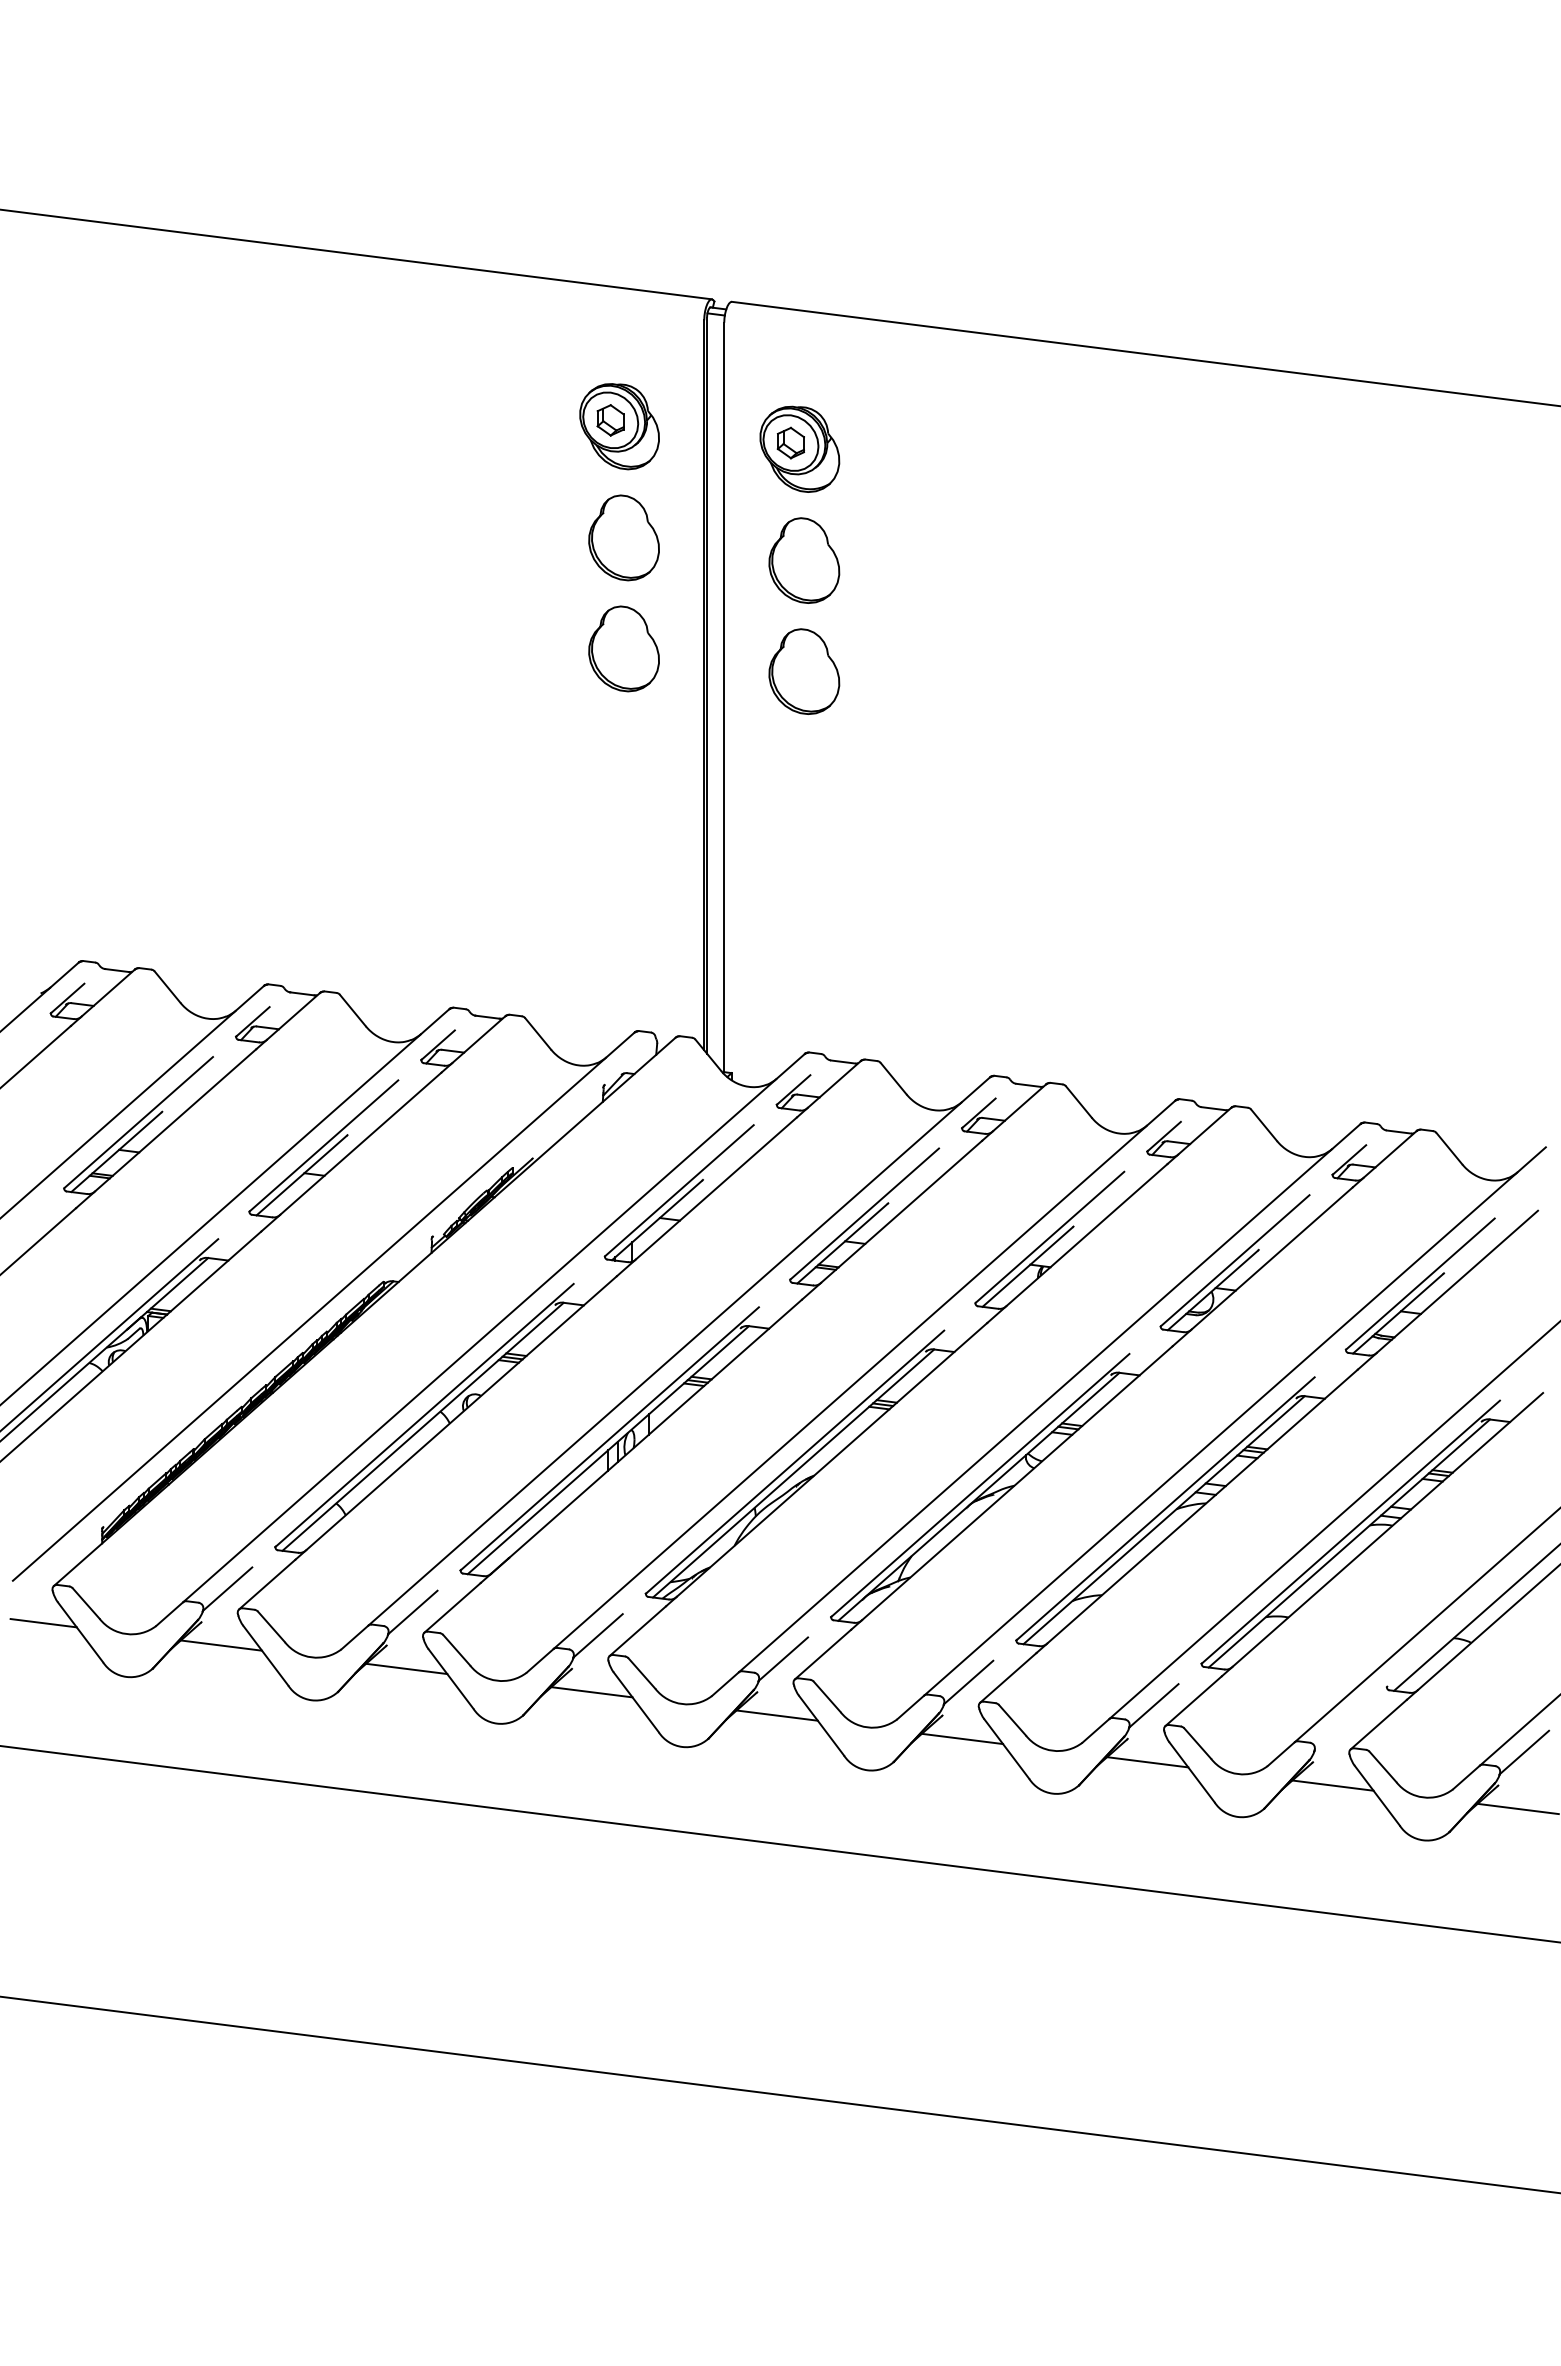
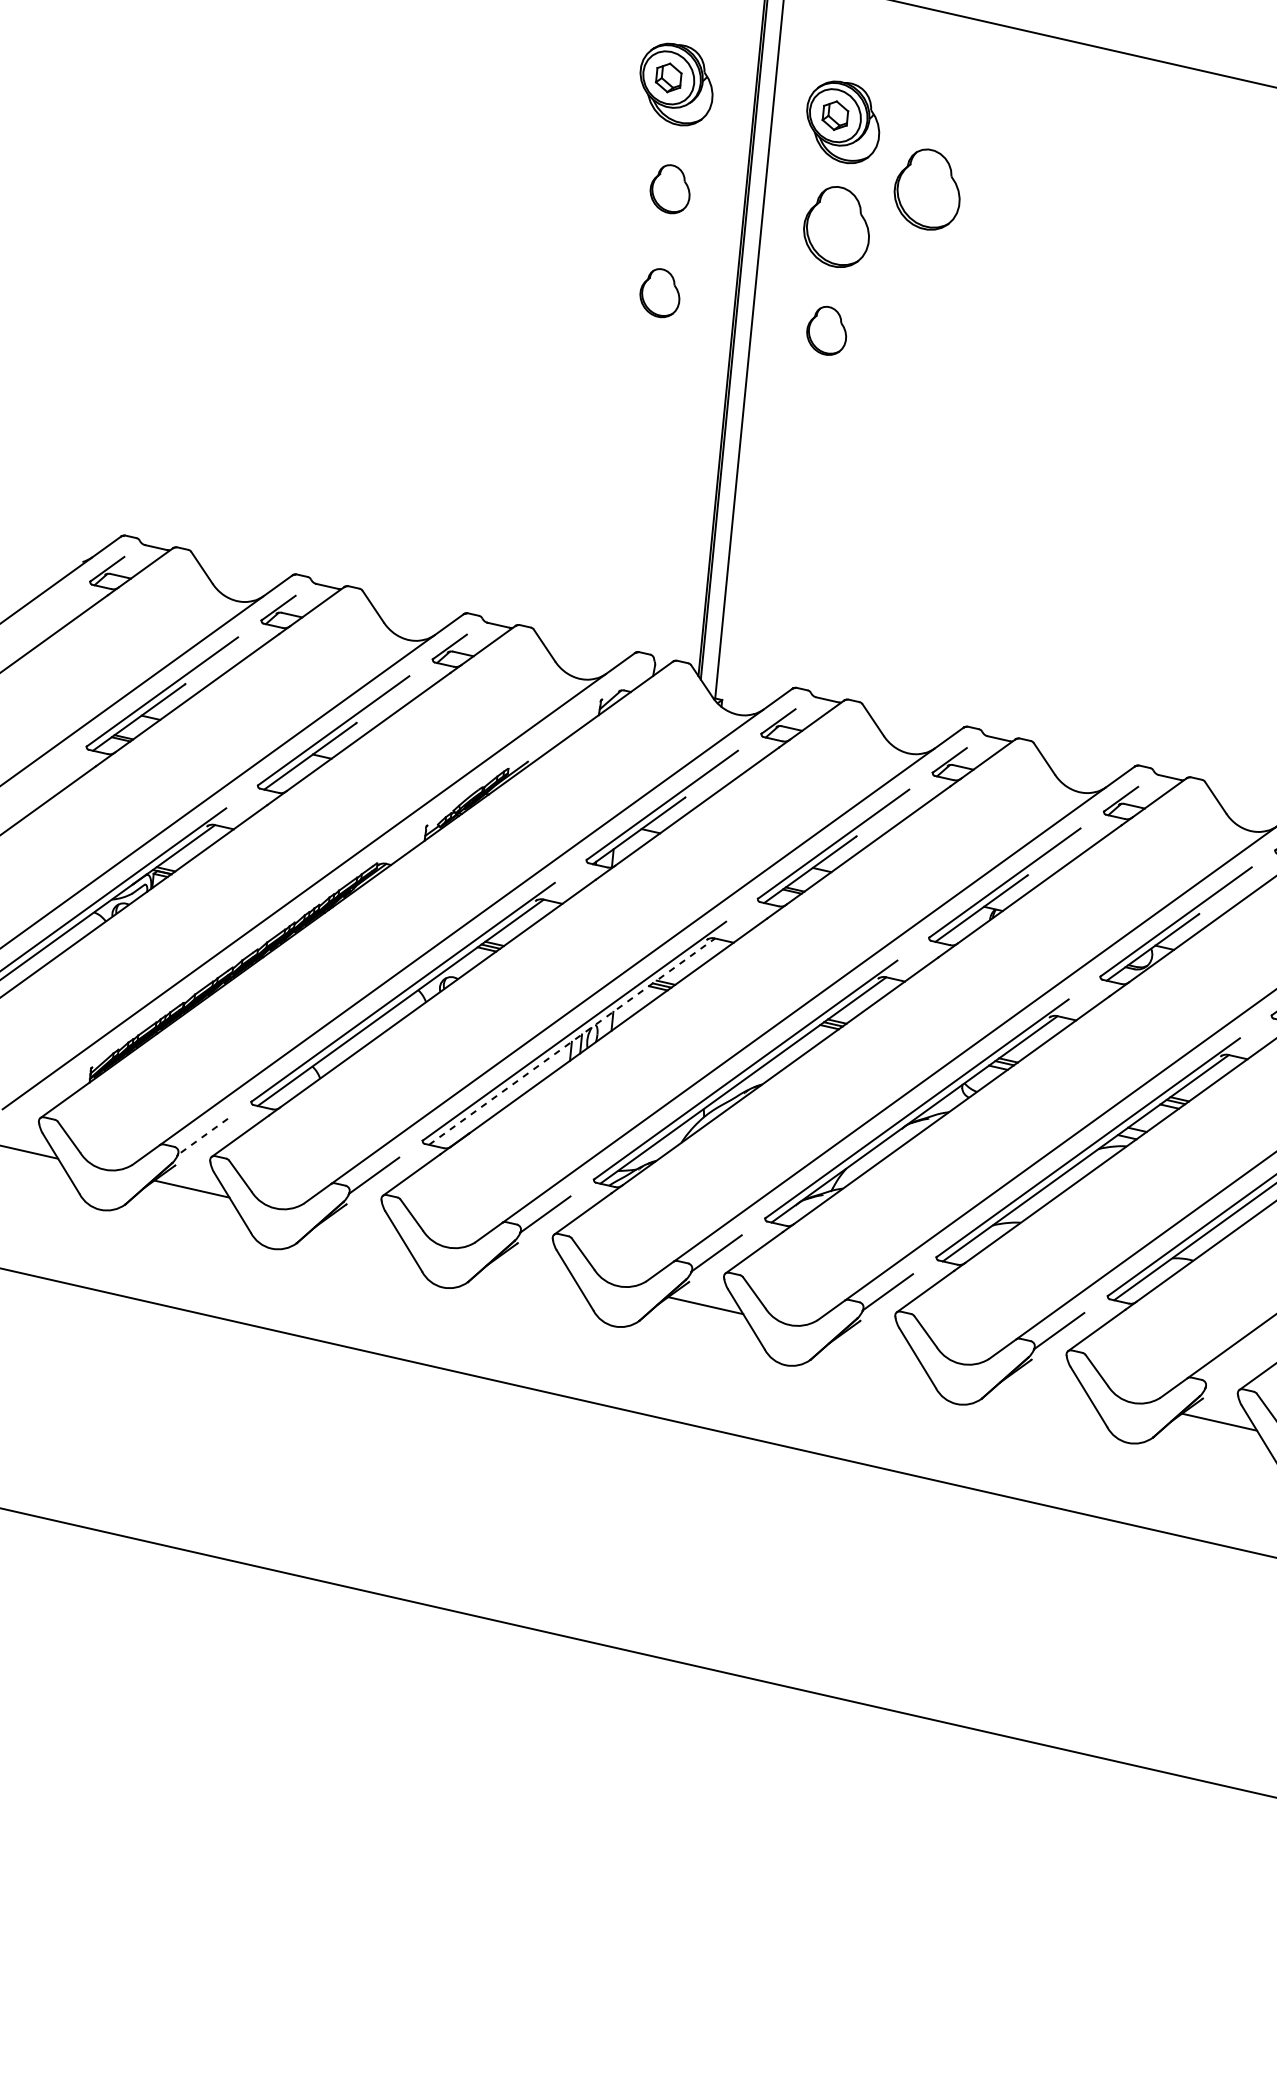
part: (896, 511) -> (927, 189), added
part: (623, 537) -> (669, 188), size x0.6
part: (623, 648) -> (659, 292), size x0.6
part: (804, 671) -> (827, 330), size x0.6
line: (608, 1449) -> (572, 1041), solid -> dashed
line: (227, 1589) -> (202, 1137), solid -> dashed
line: (406, 1668) -> (363, 1227), removed
line: (591, 1692) -> (534, 1266), removed
line: (962, 1738) -> (877, 1344), removed
line: (1147, 1762) -> (1048, 1383), removed

